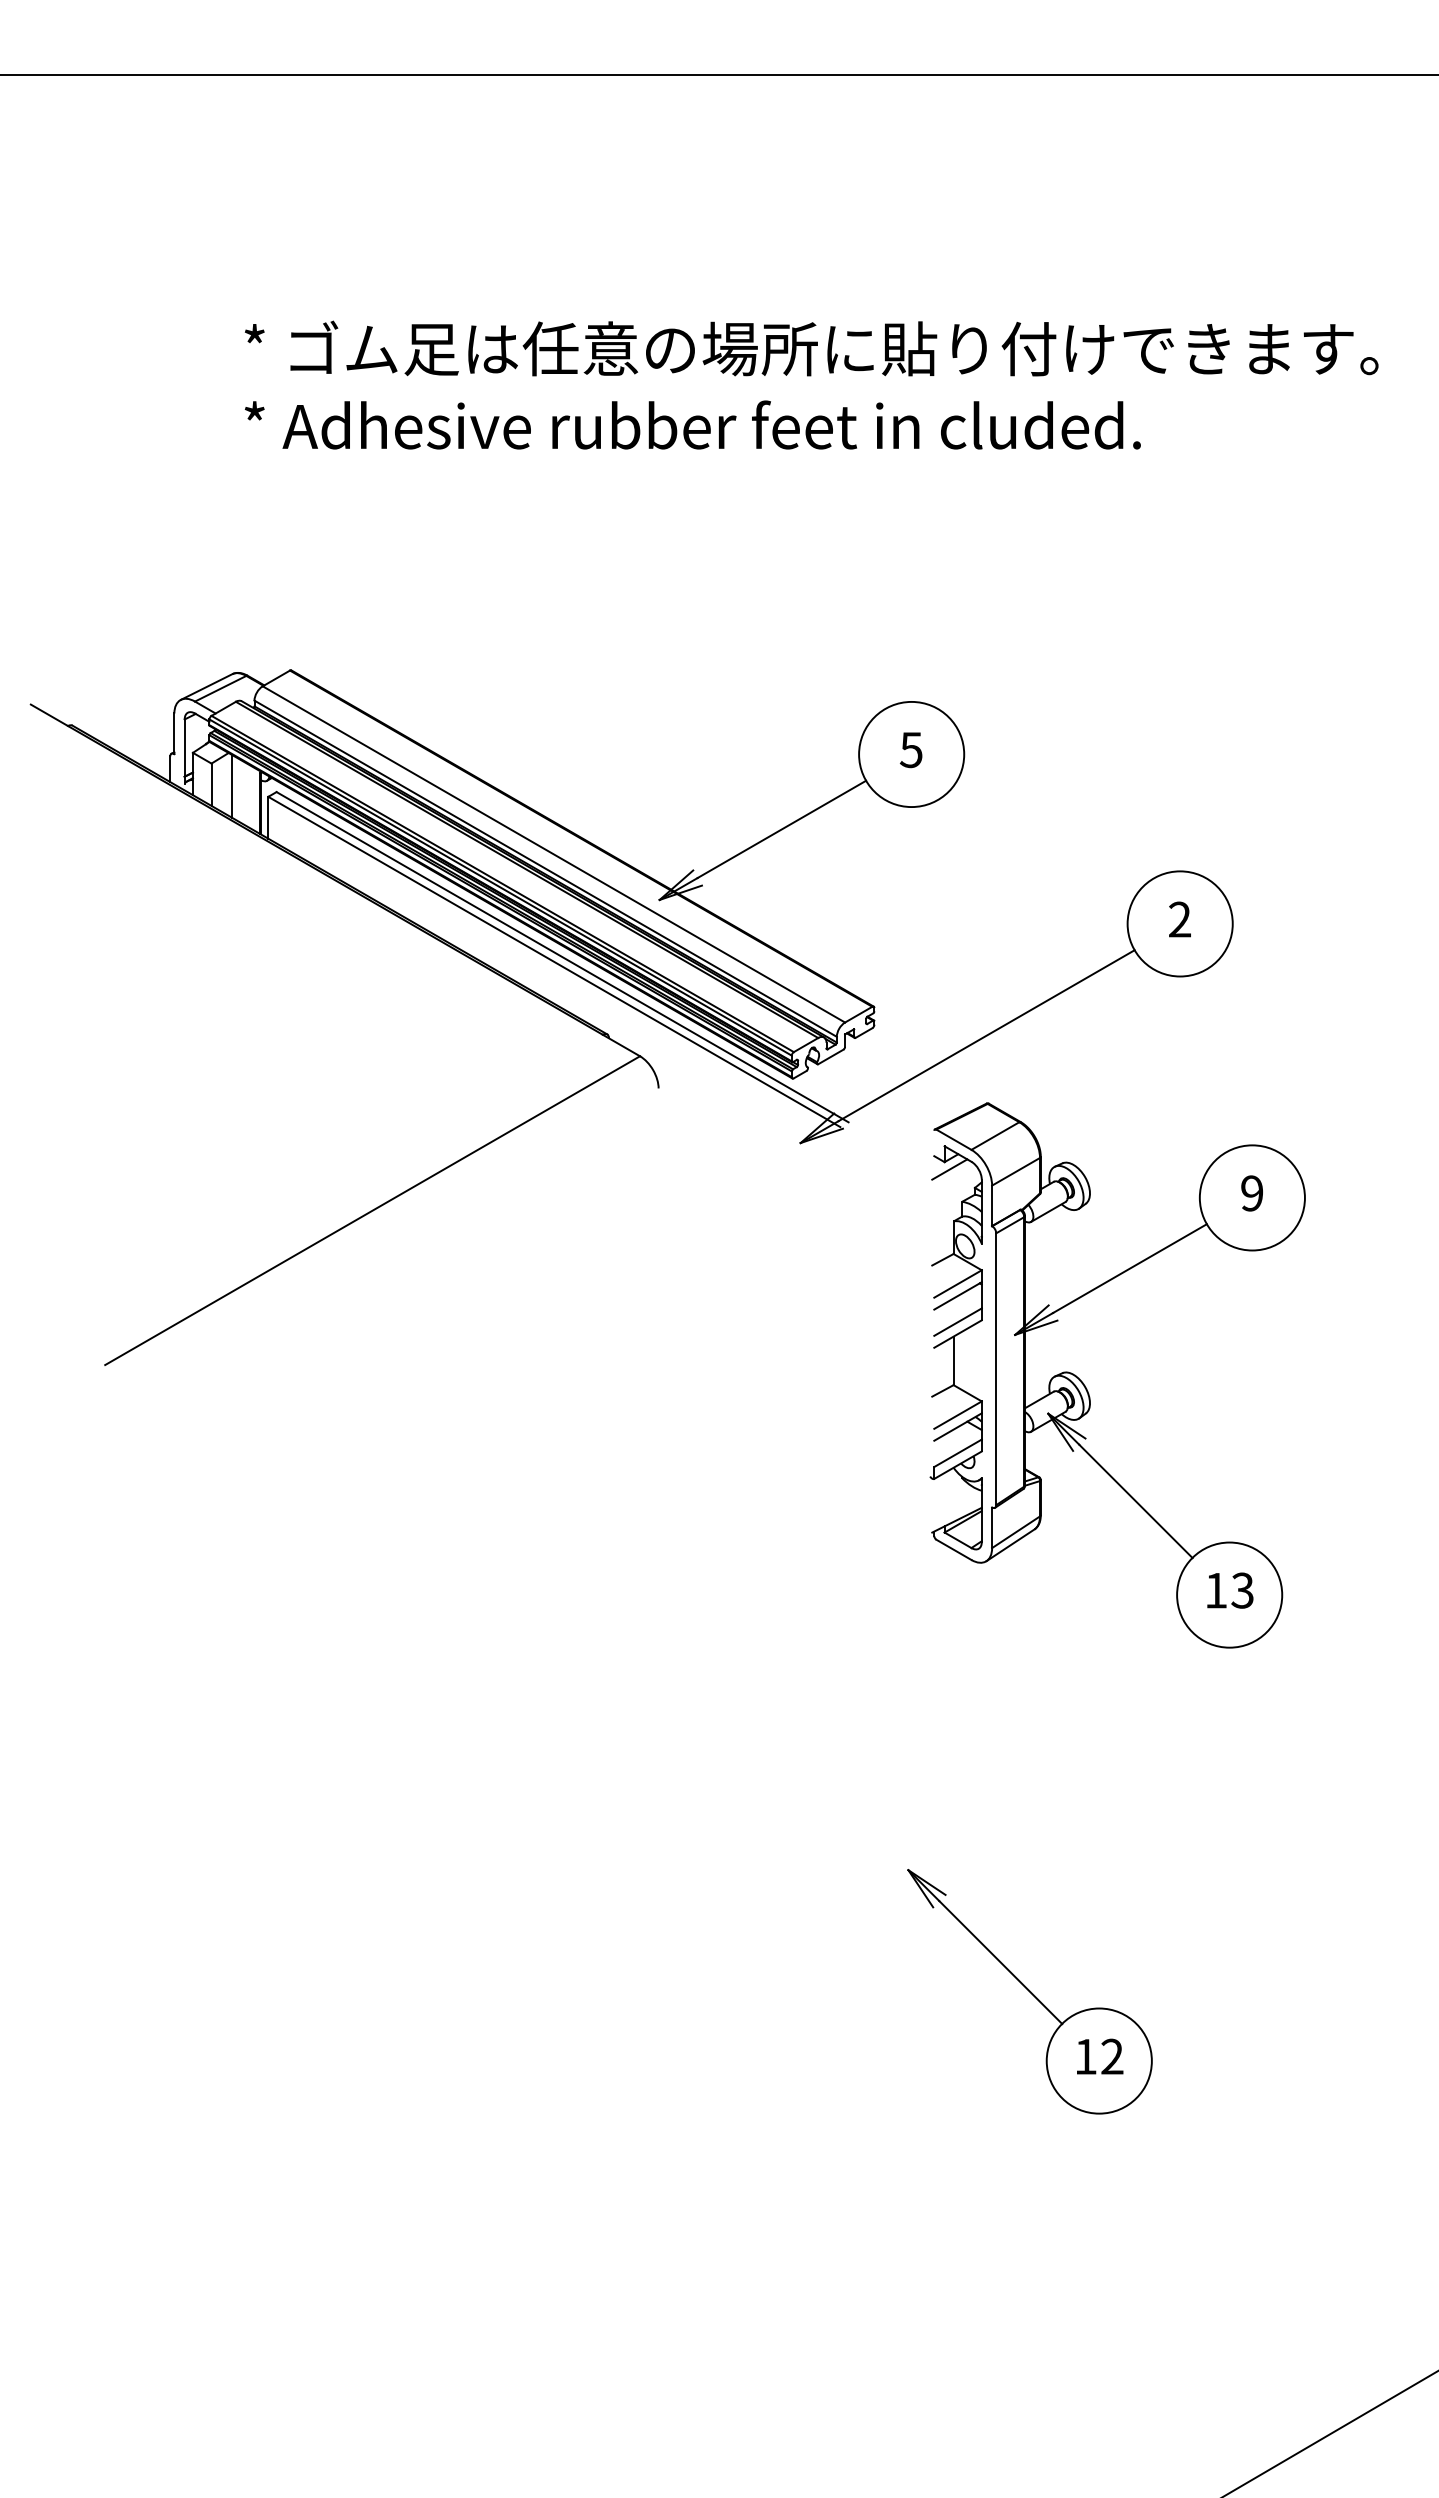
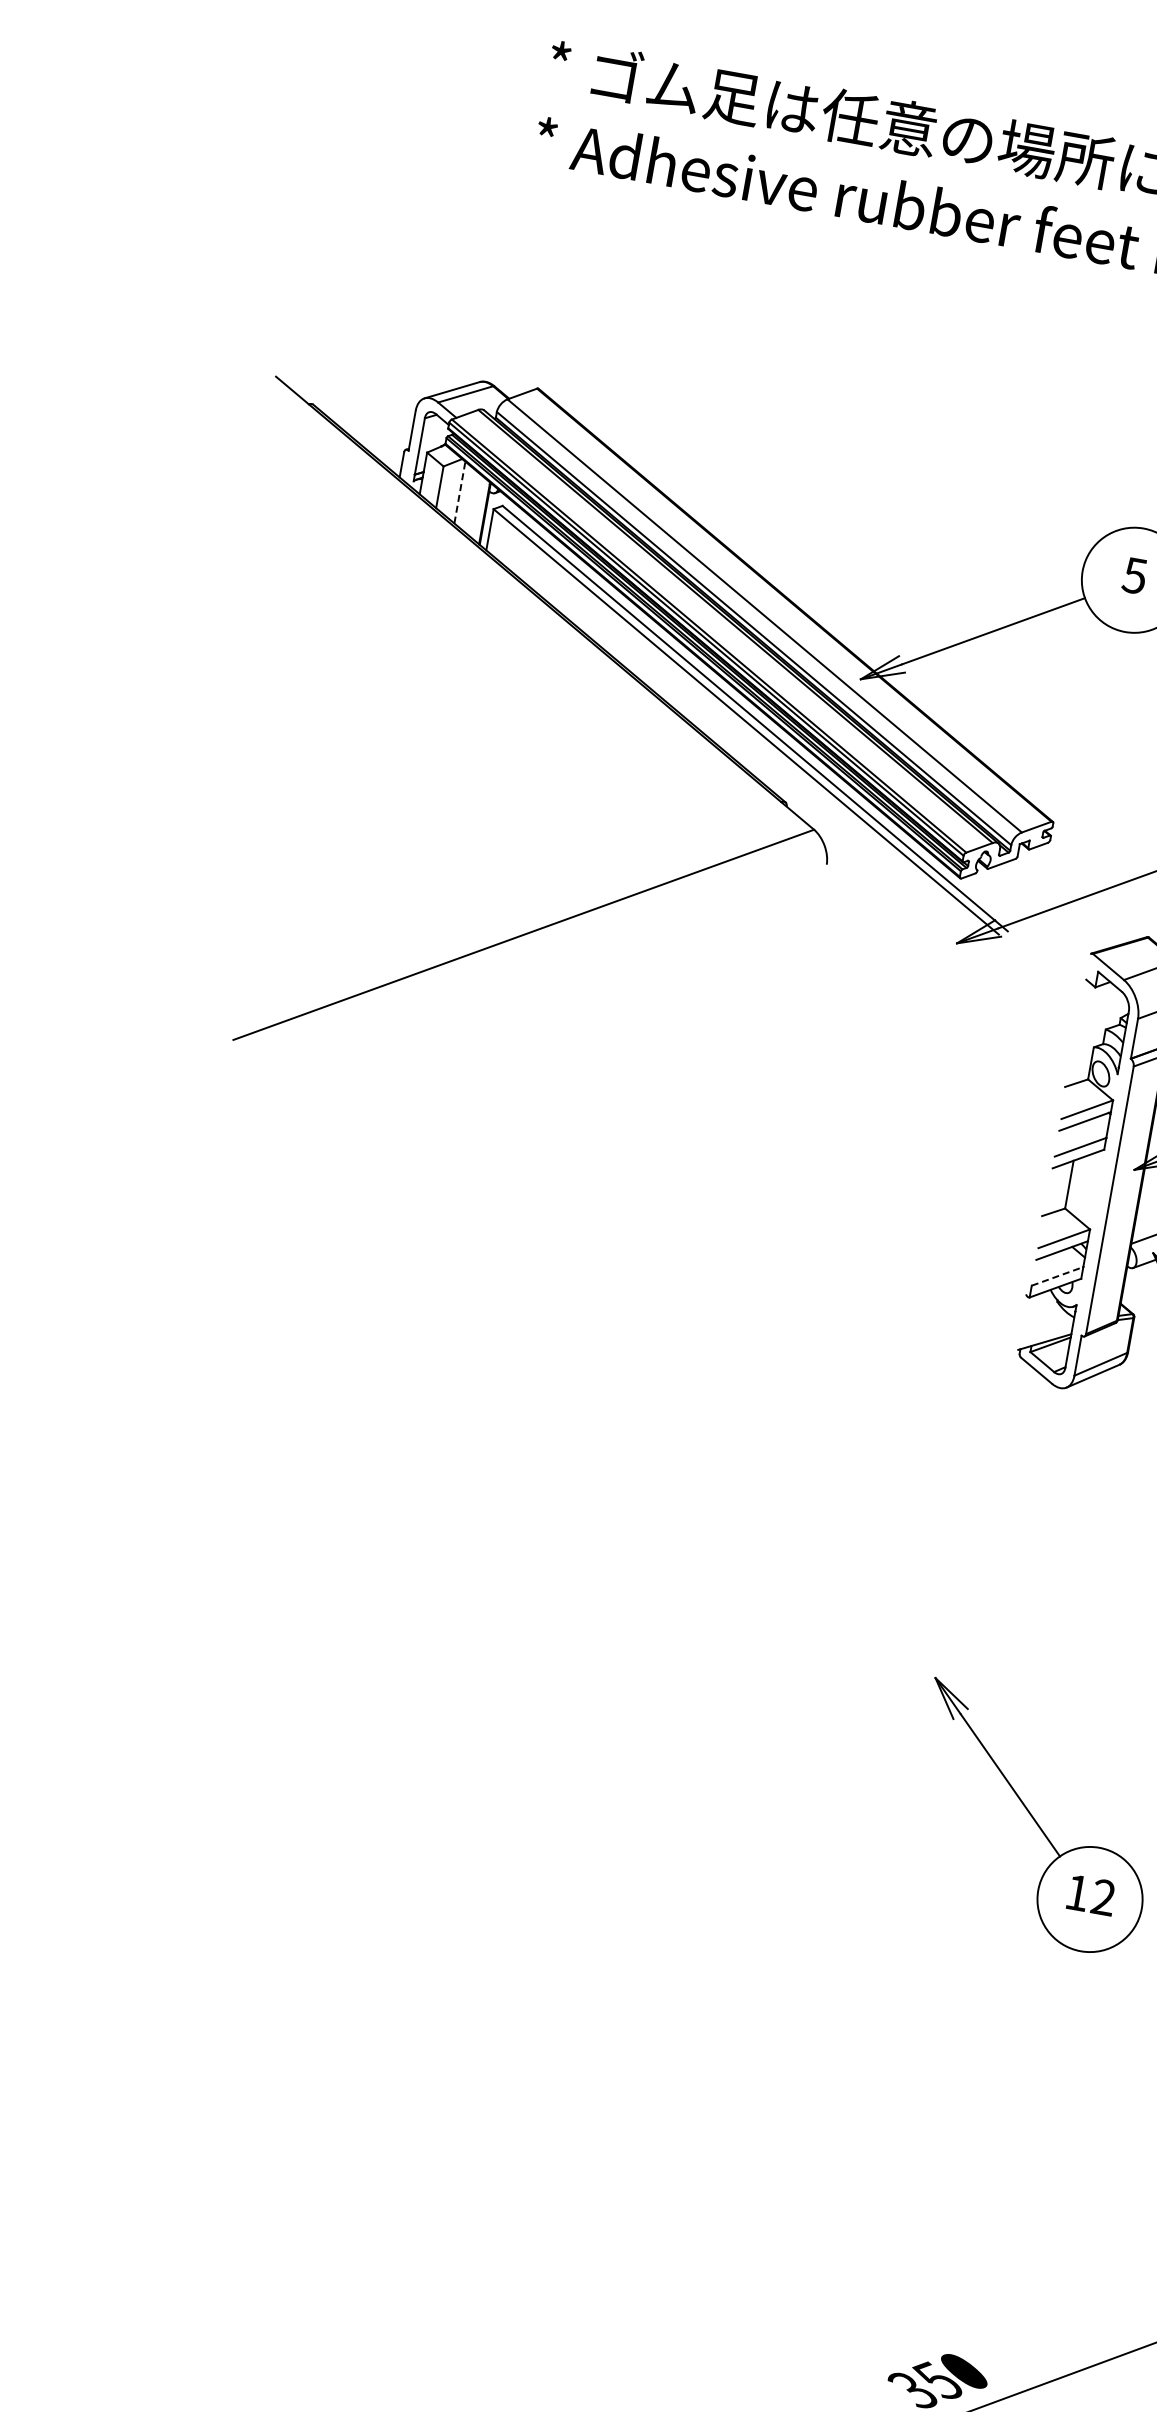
line: (232, 785) -> (460, 491), solid -> dashed
line: (949, 1169) -> (1098, 995), removed
line: (958, 1453) -> (1057, 1276), solid -> dashed

